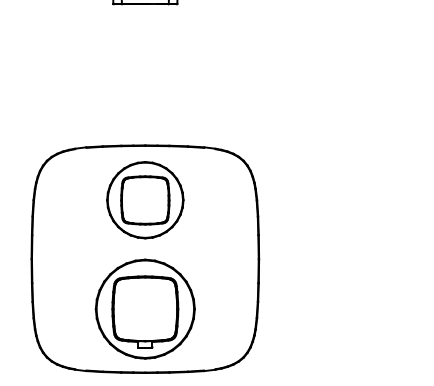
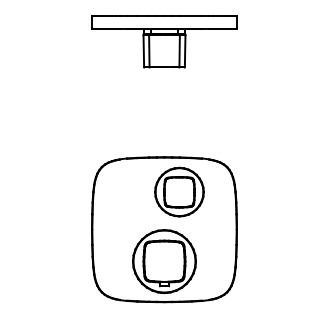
part: (145, 199) -> (179, 191), moved

